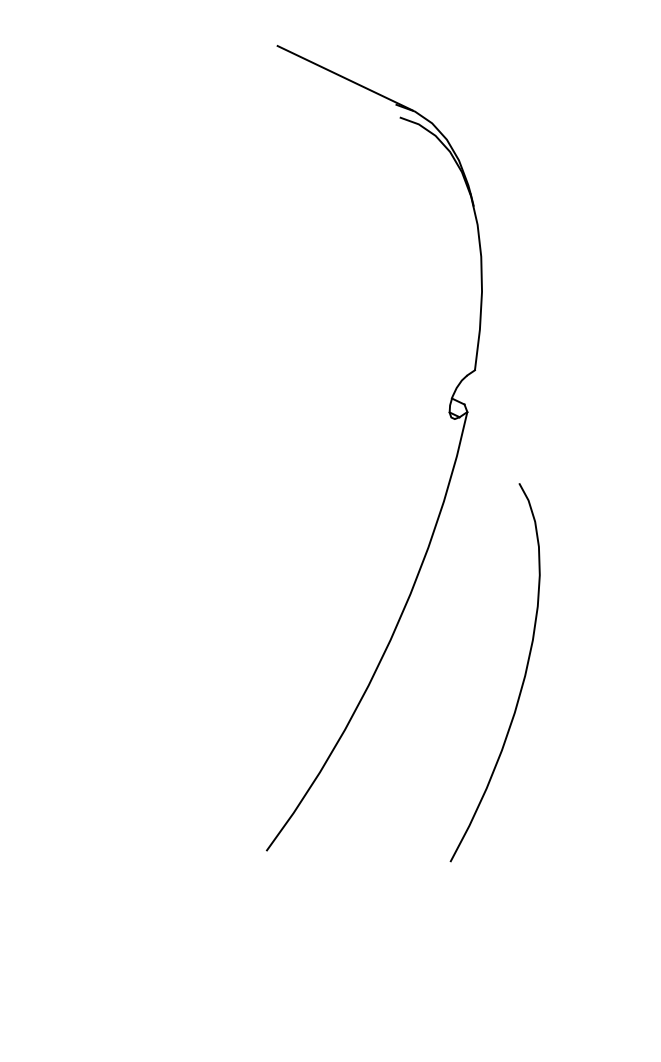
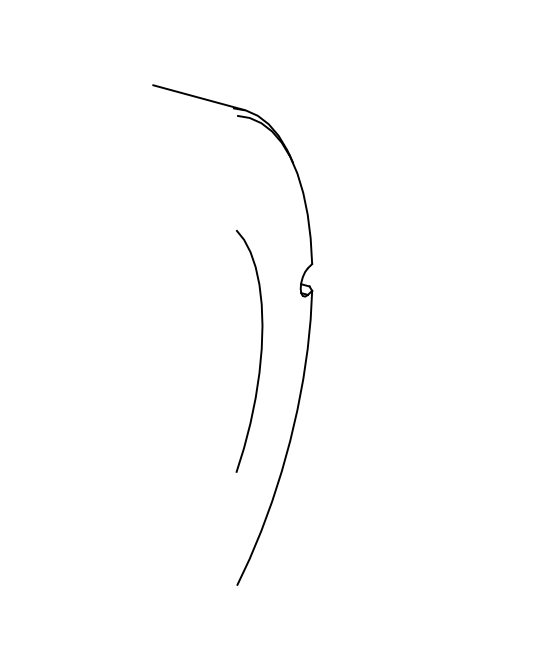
curve: (522, 679) -> (260, 351), moved

